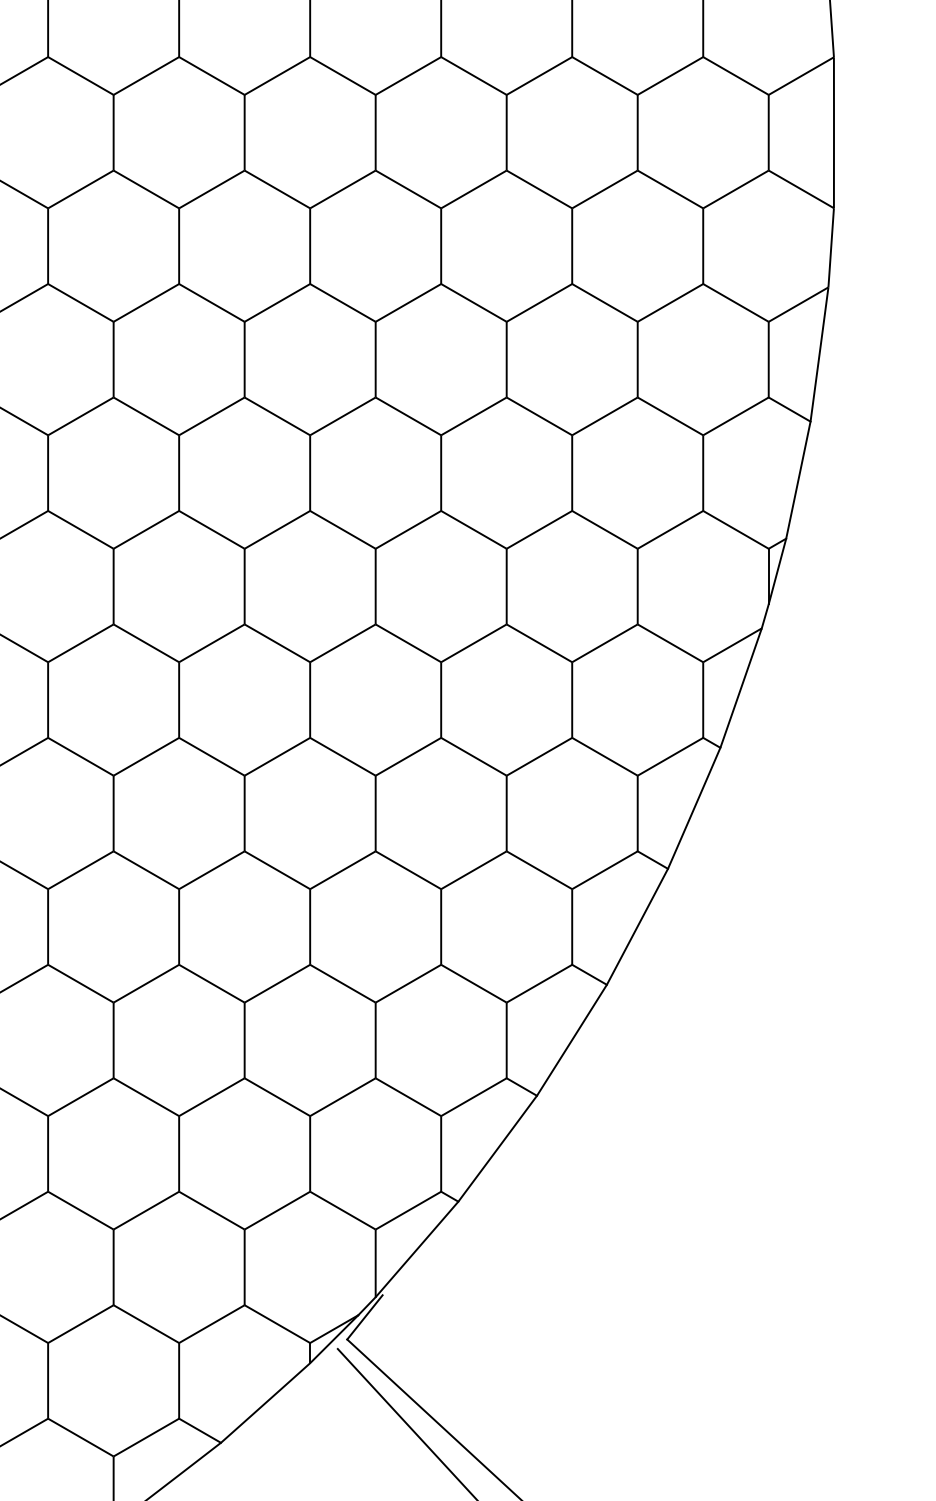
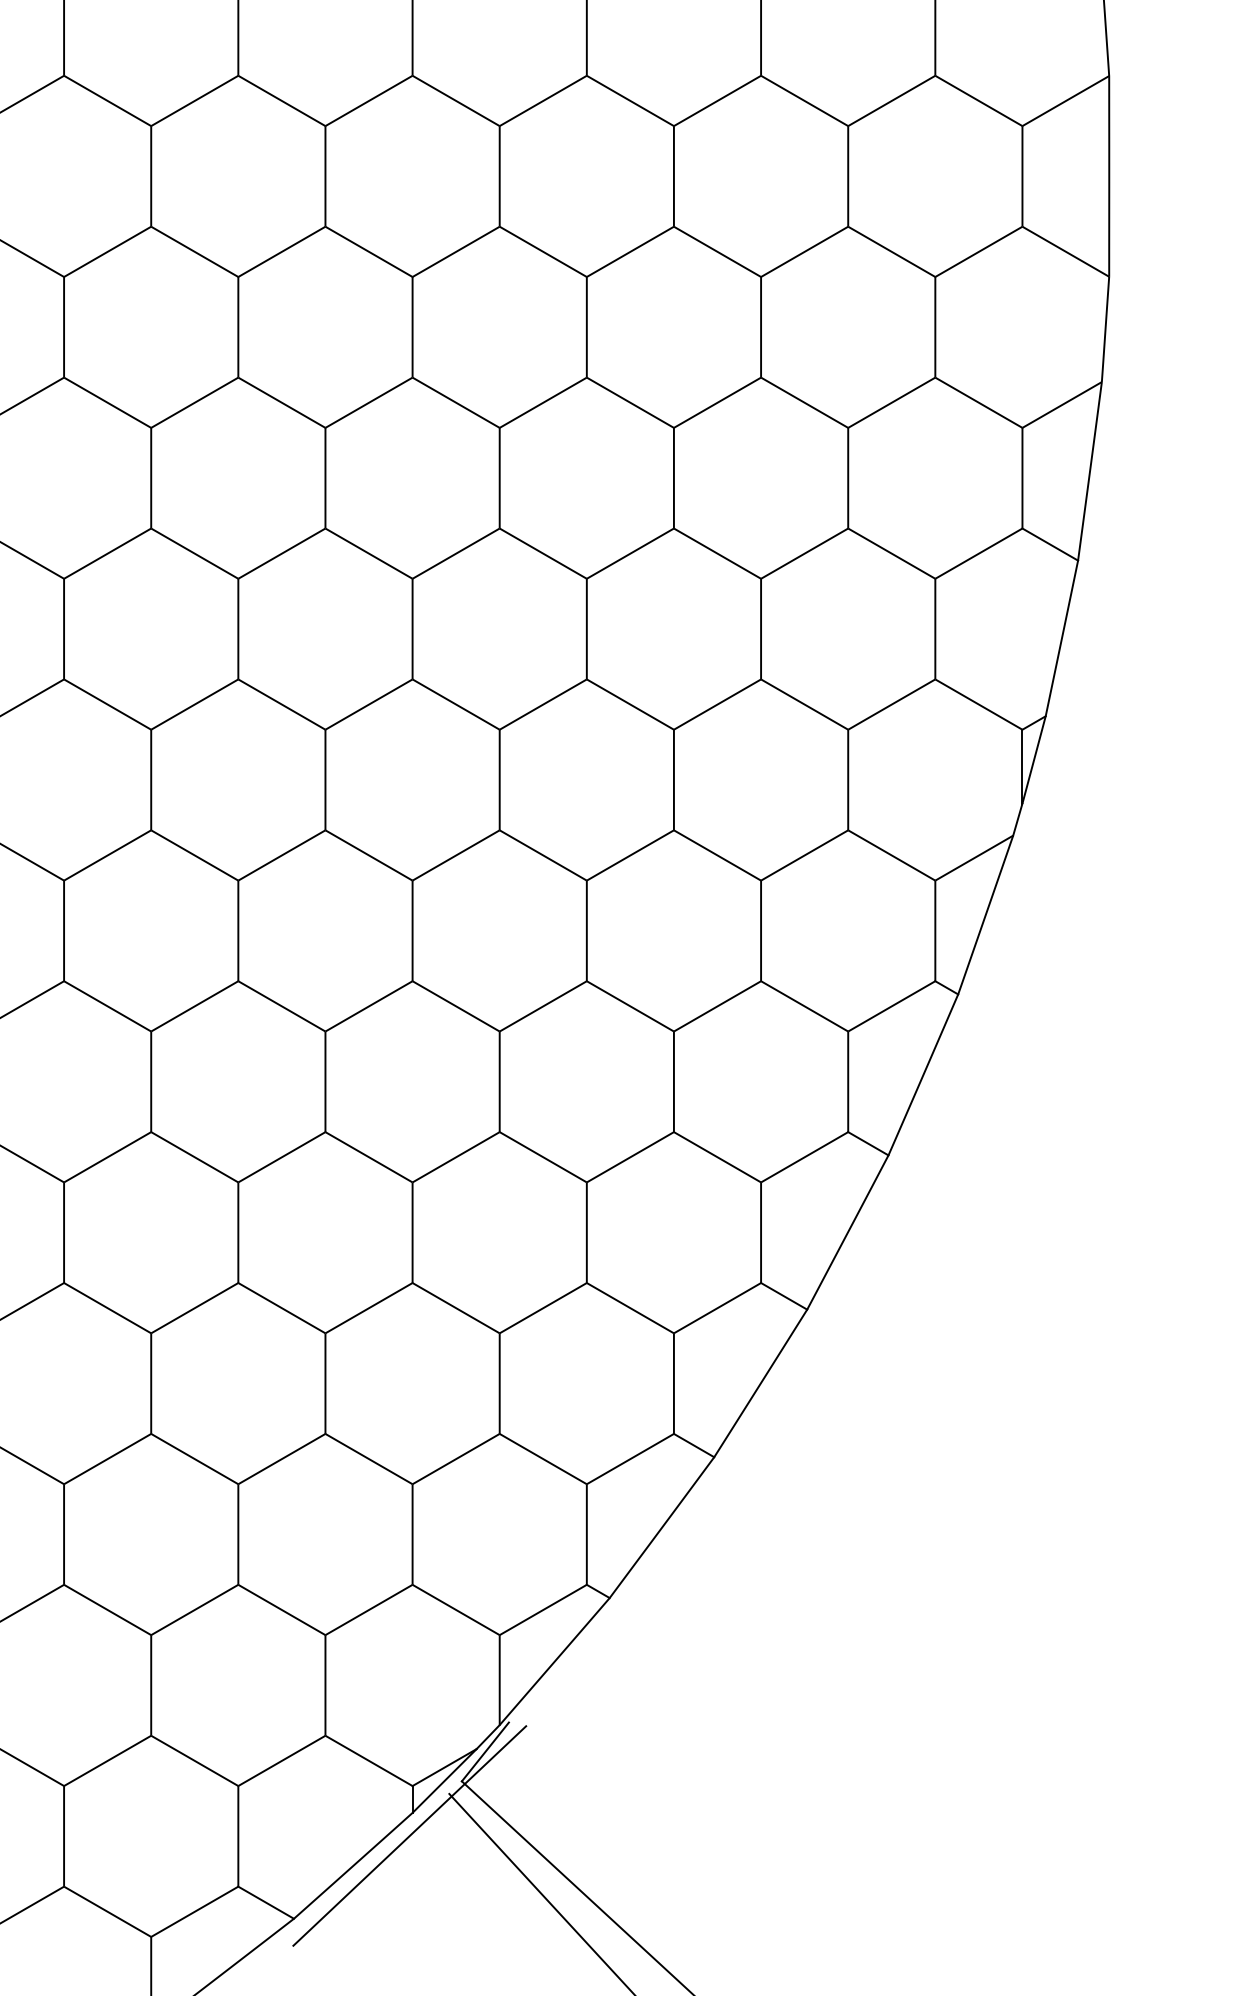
line: (307, 1380) -> (409, 1835), added

